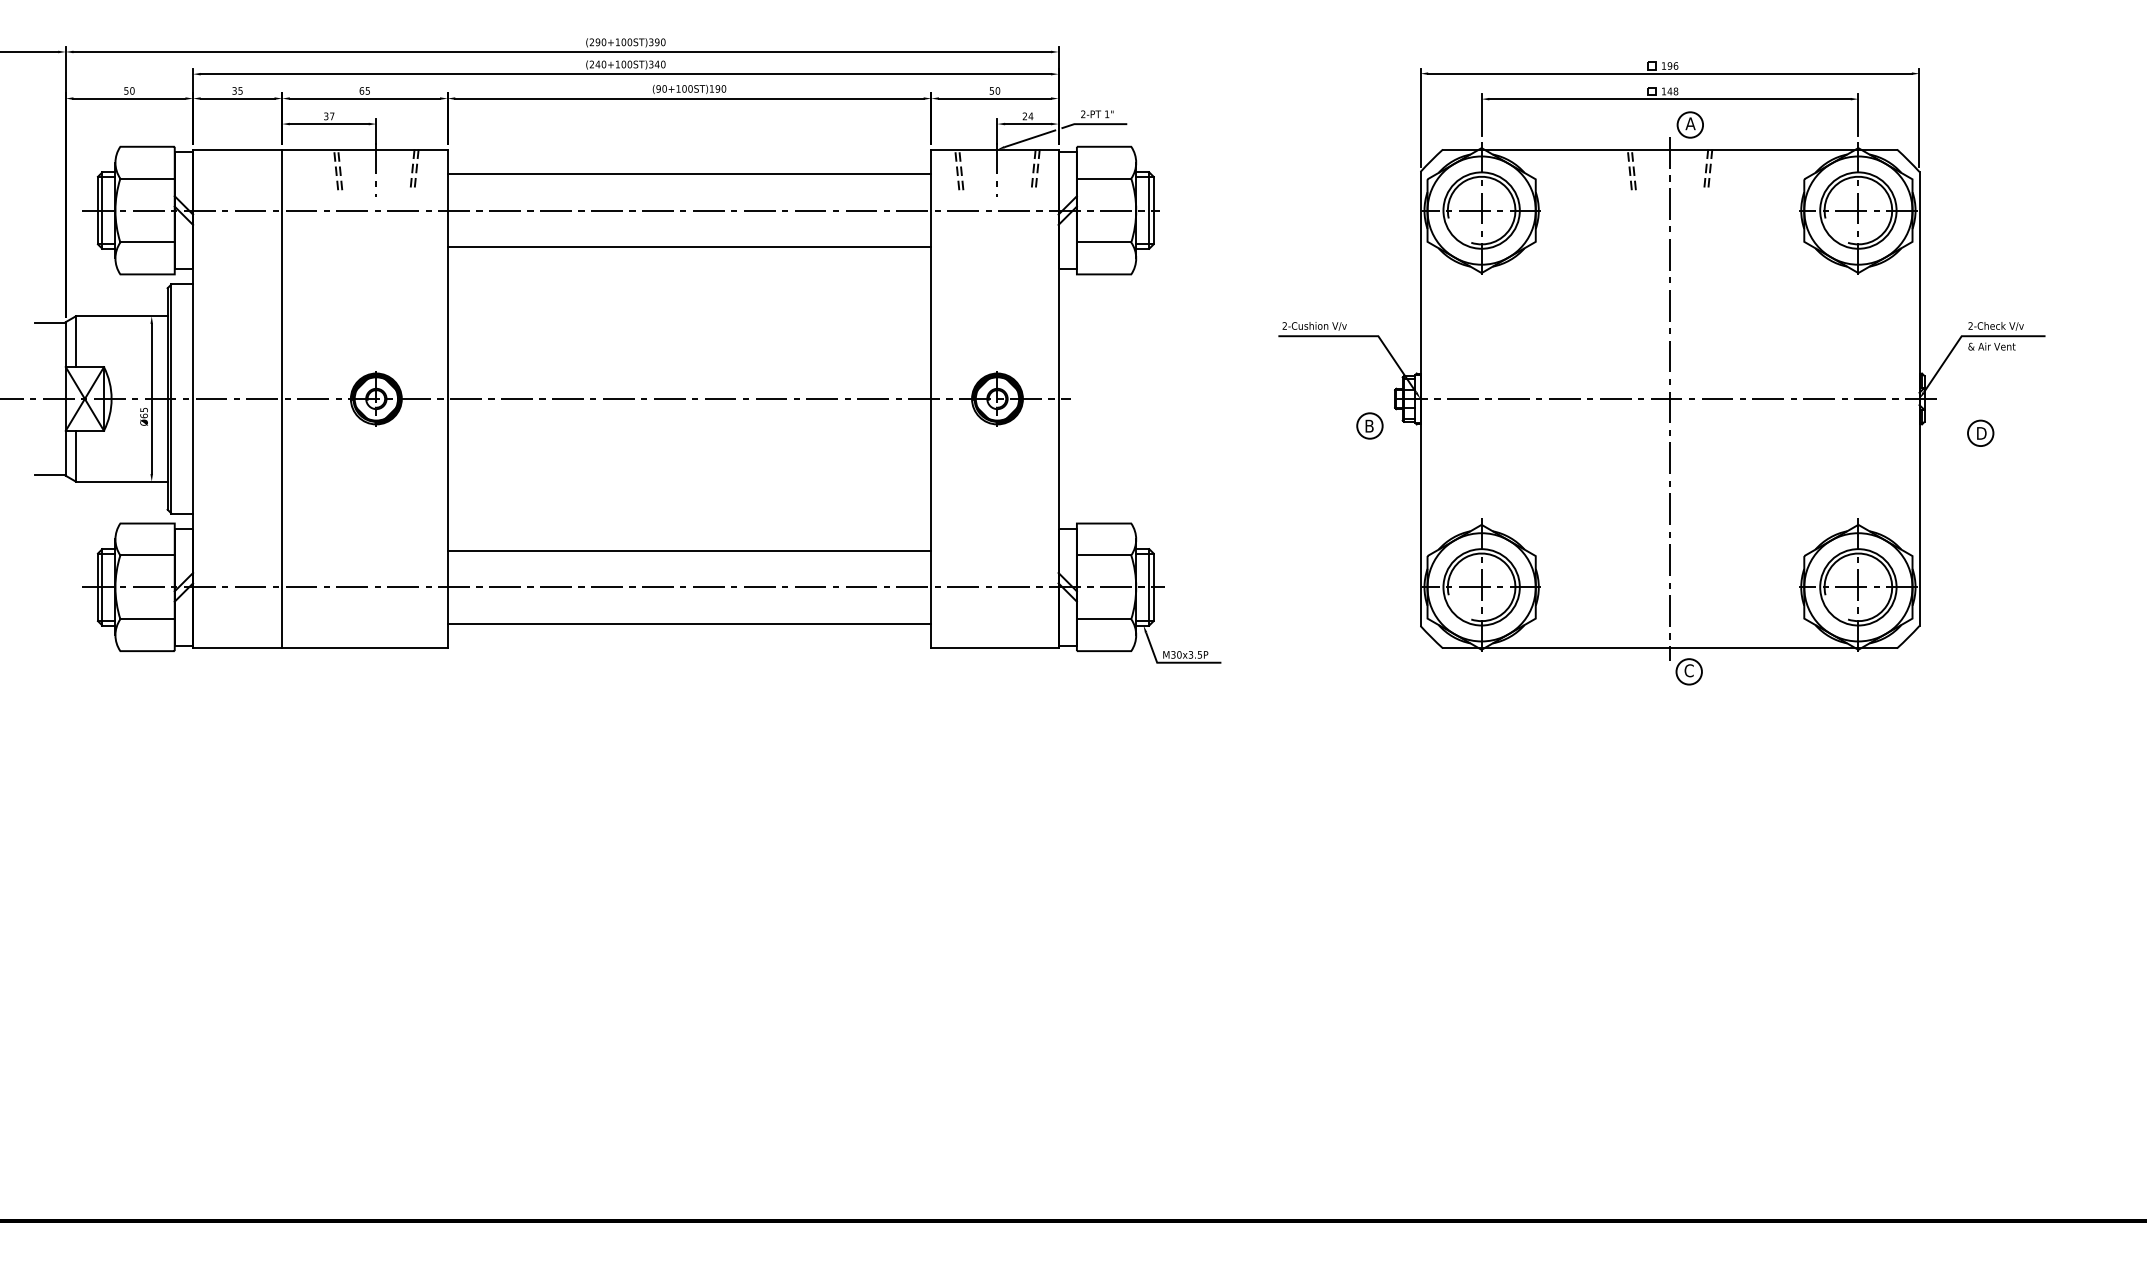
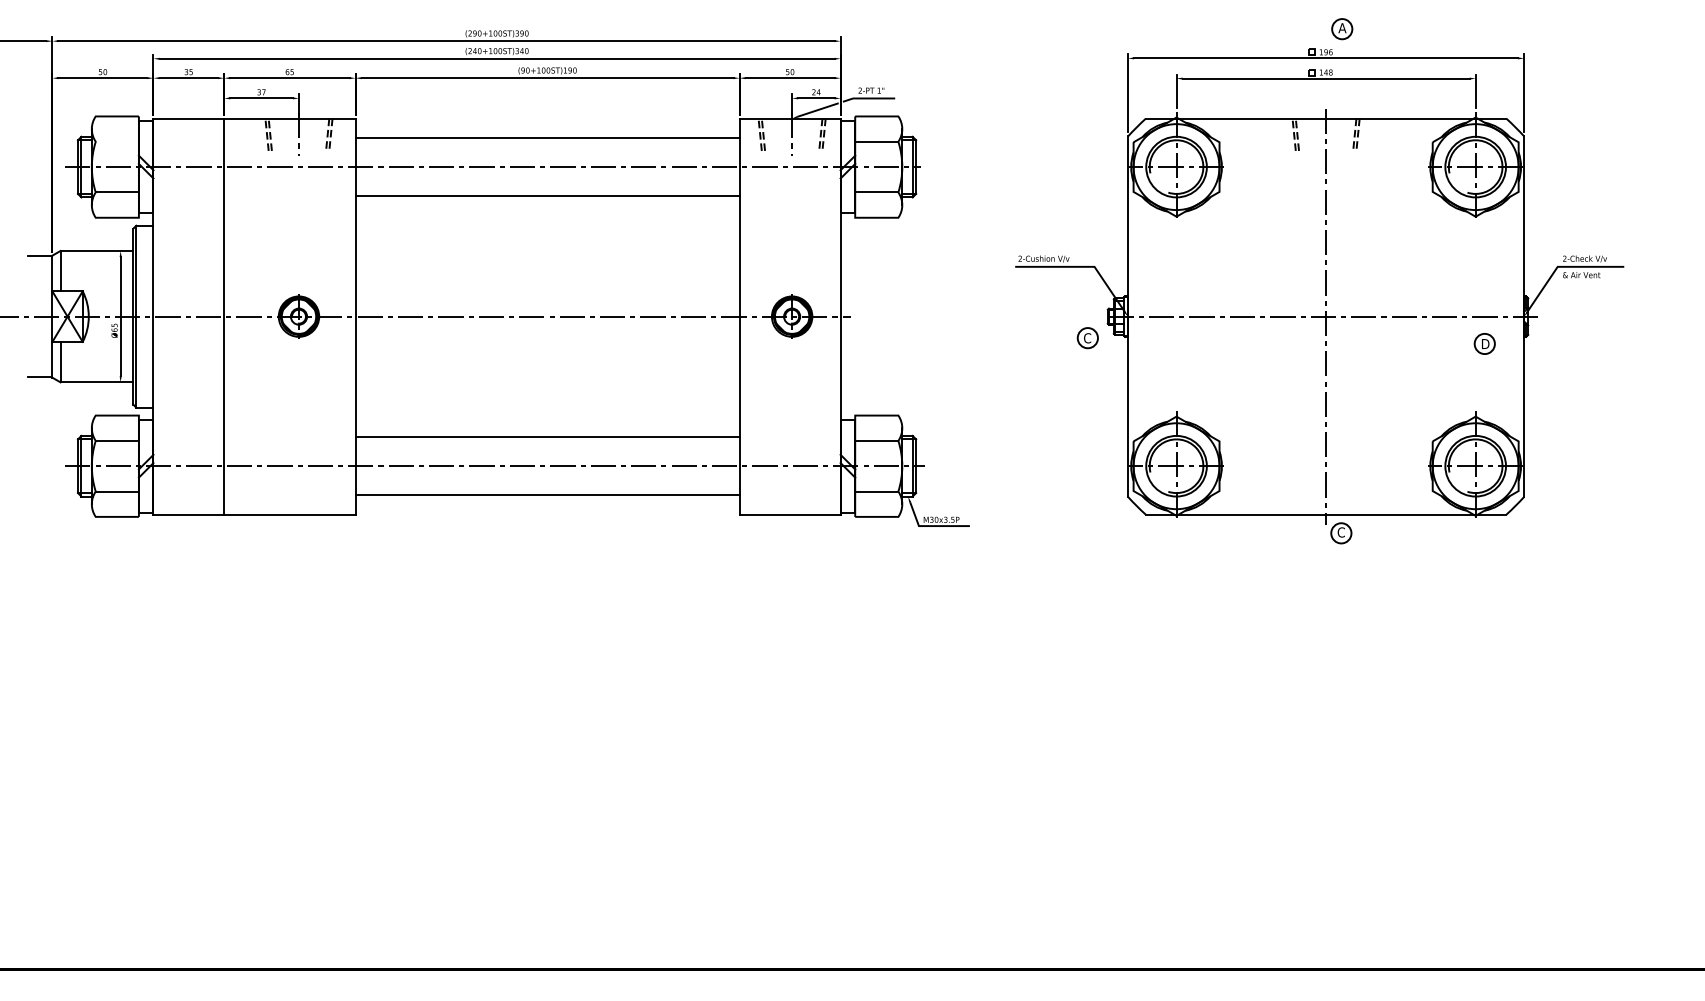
part: (1690, 125) -> (1342, 29), moved
line: (146, 178) -> (116, 141), removed
text: (1369, 426) -> (1087, 338), B -> C
part: (1980, 432) -> (1484, 343), moved

